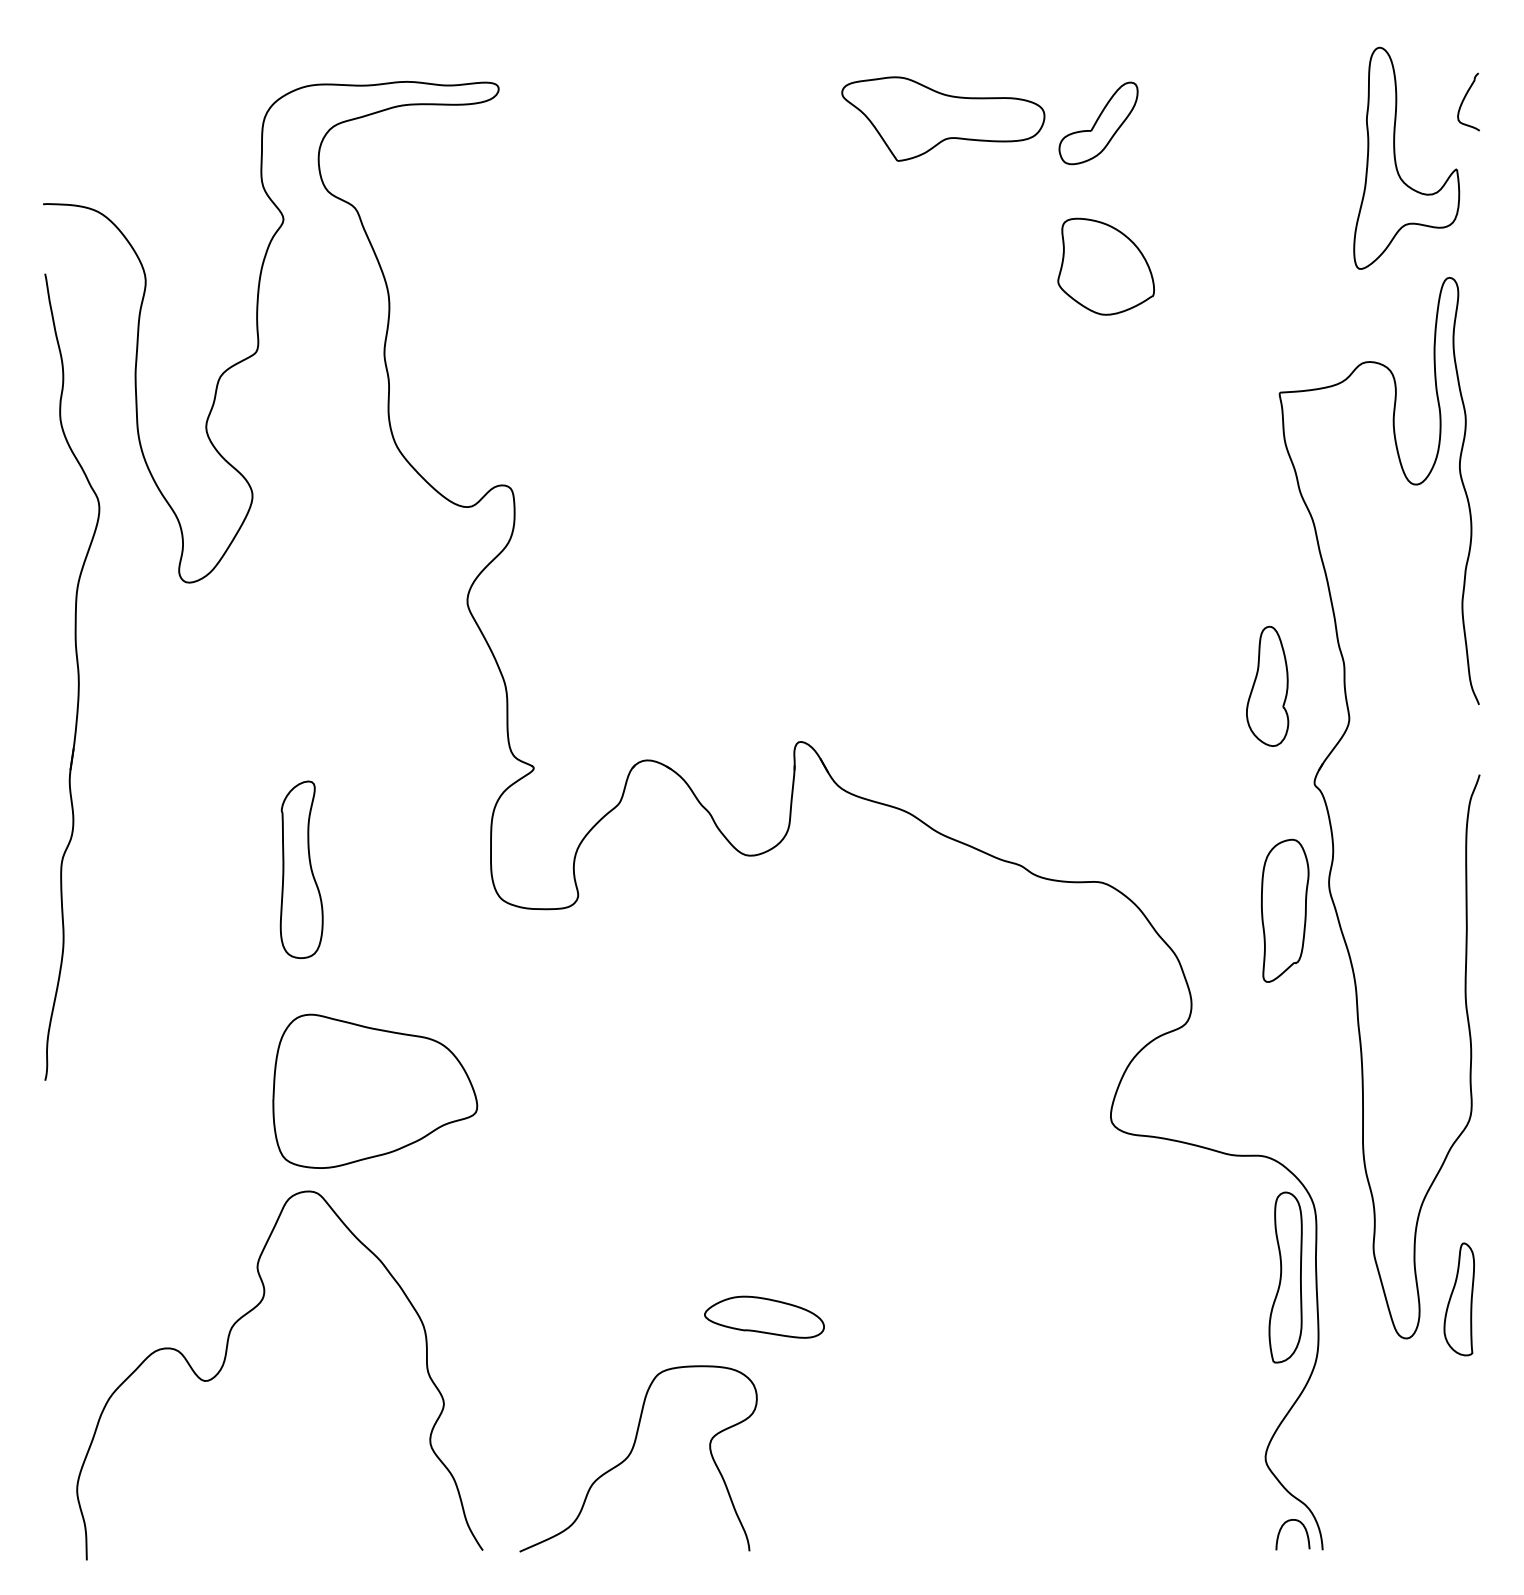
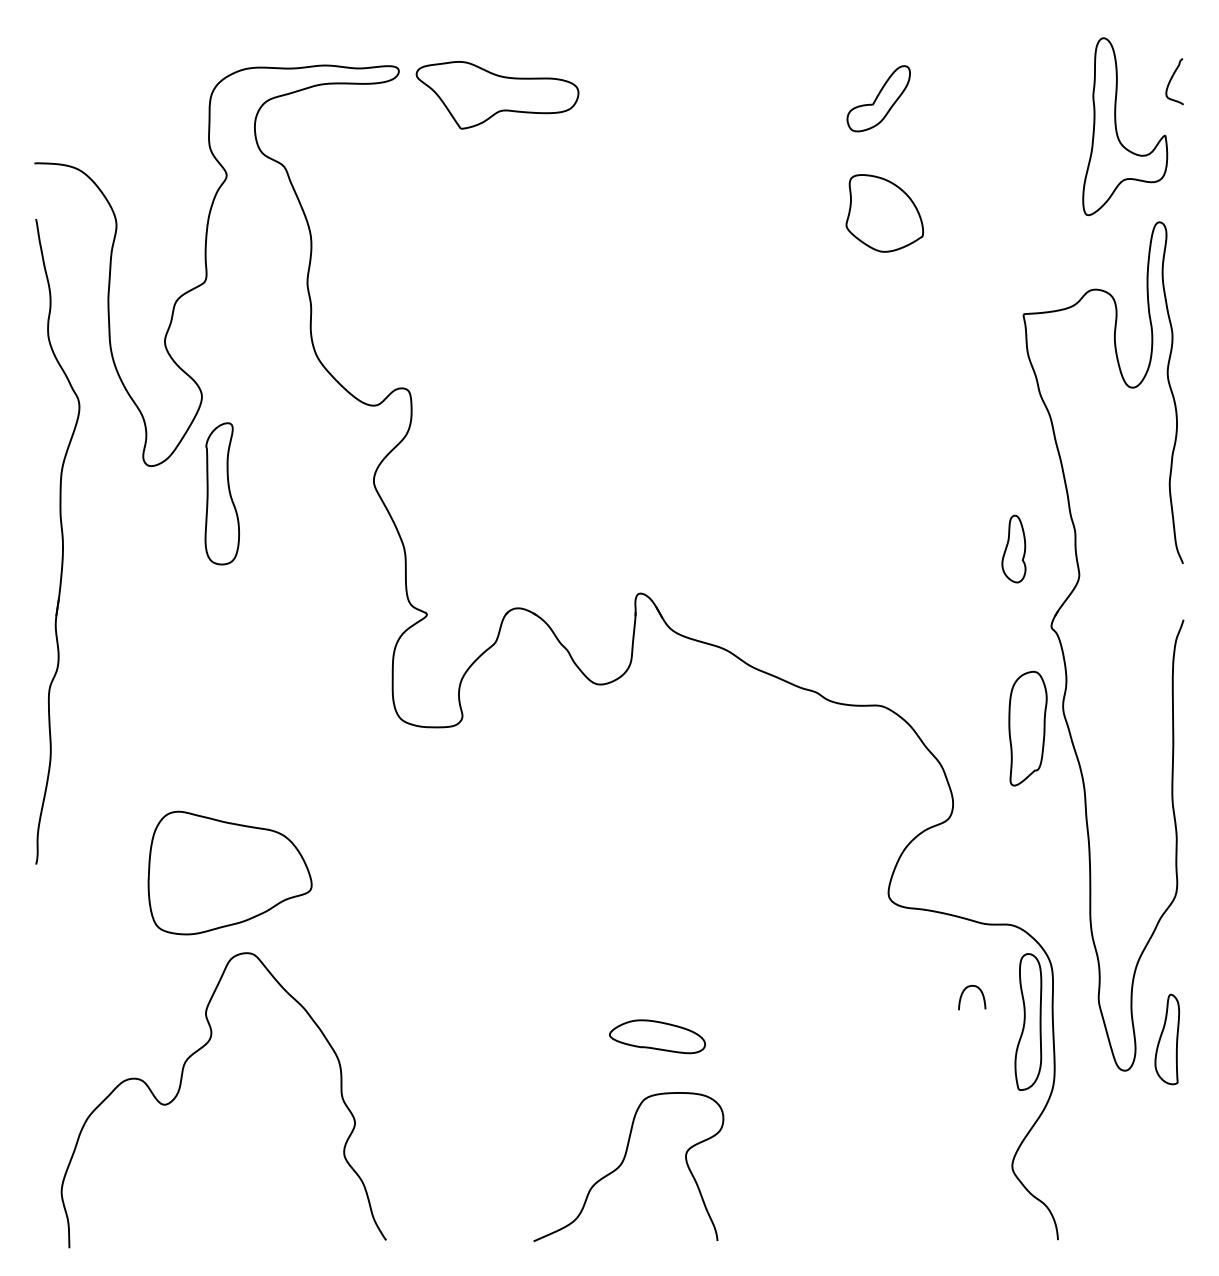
part: (943, 119) -> (497, 95), moved
part: (1267, 685) -> (1013, 548), size x0.7
part: (300, 869) -> (221, 493), moved
part: (374, 1090) -> (229, 872), moved
part: (764, 1316) -> (657, 1036), moved
curve: (630, 1455) -> (622, 1164), moved
curve: (1304, 1530) -> (981, 994), moved

